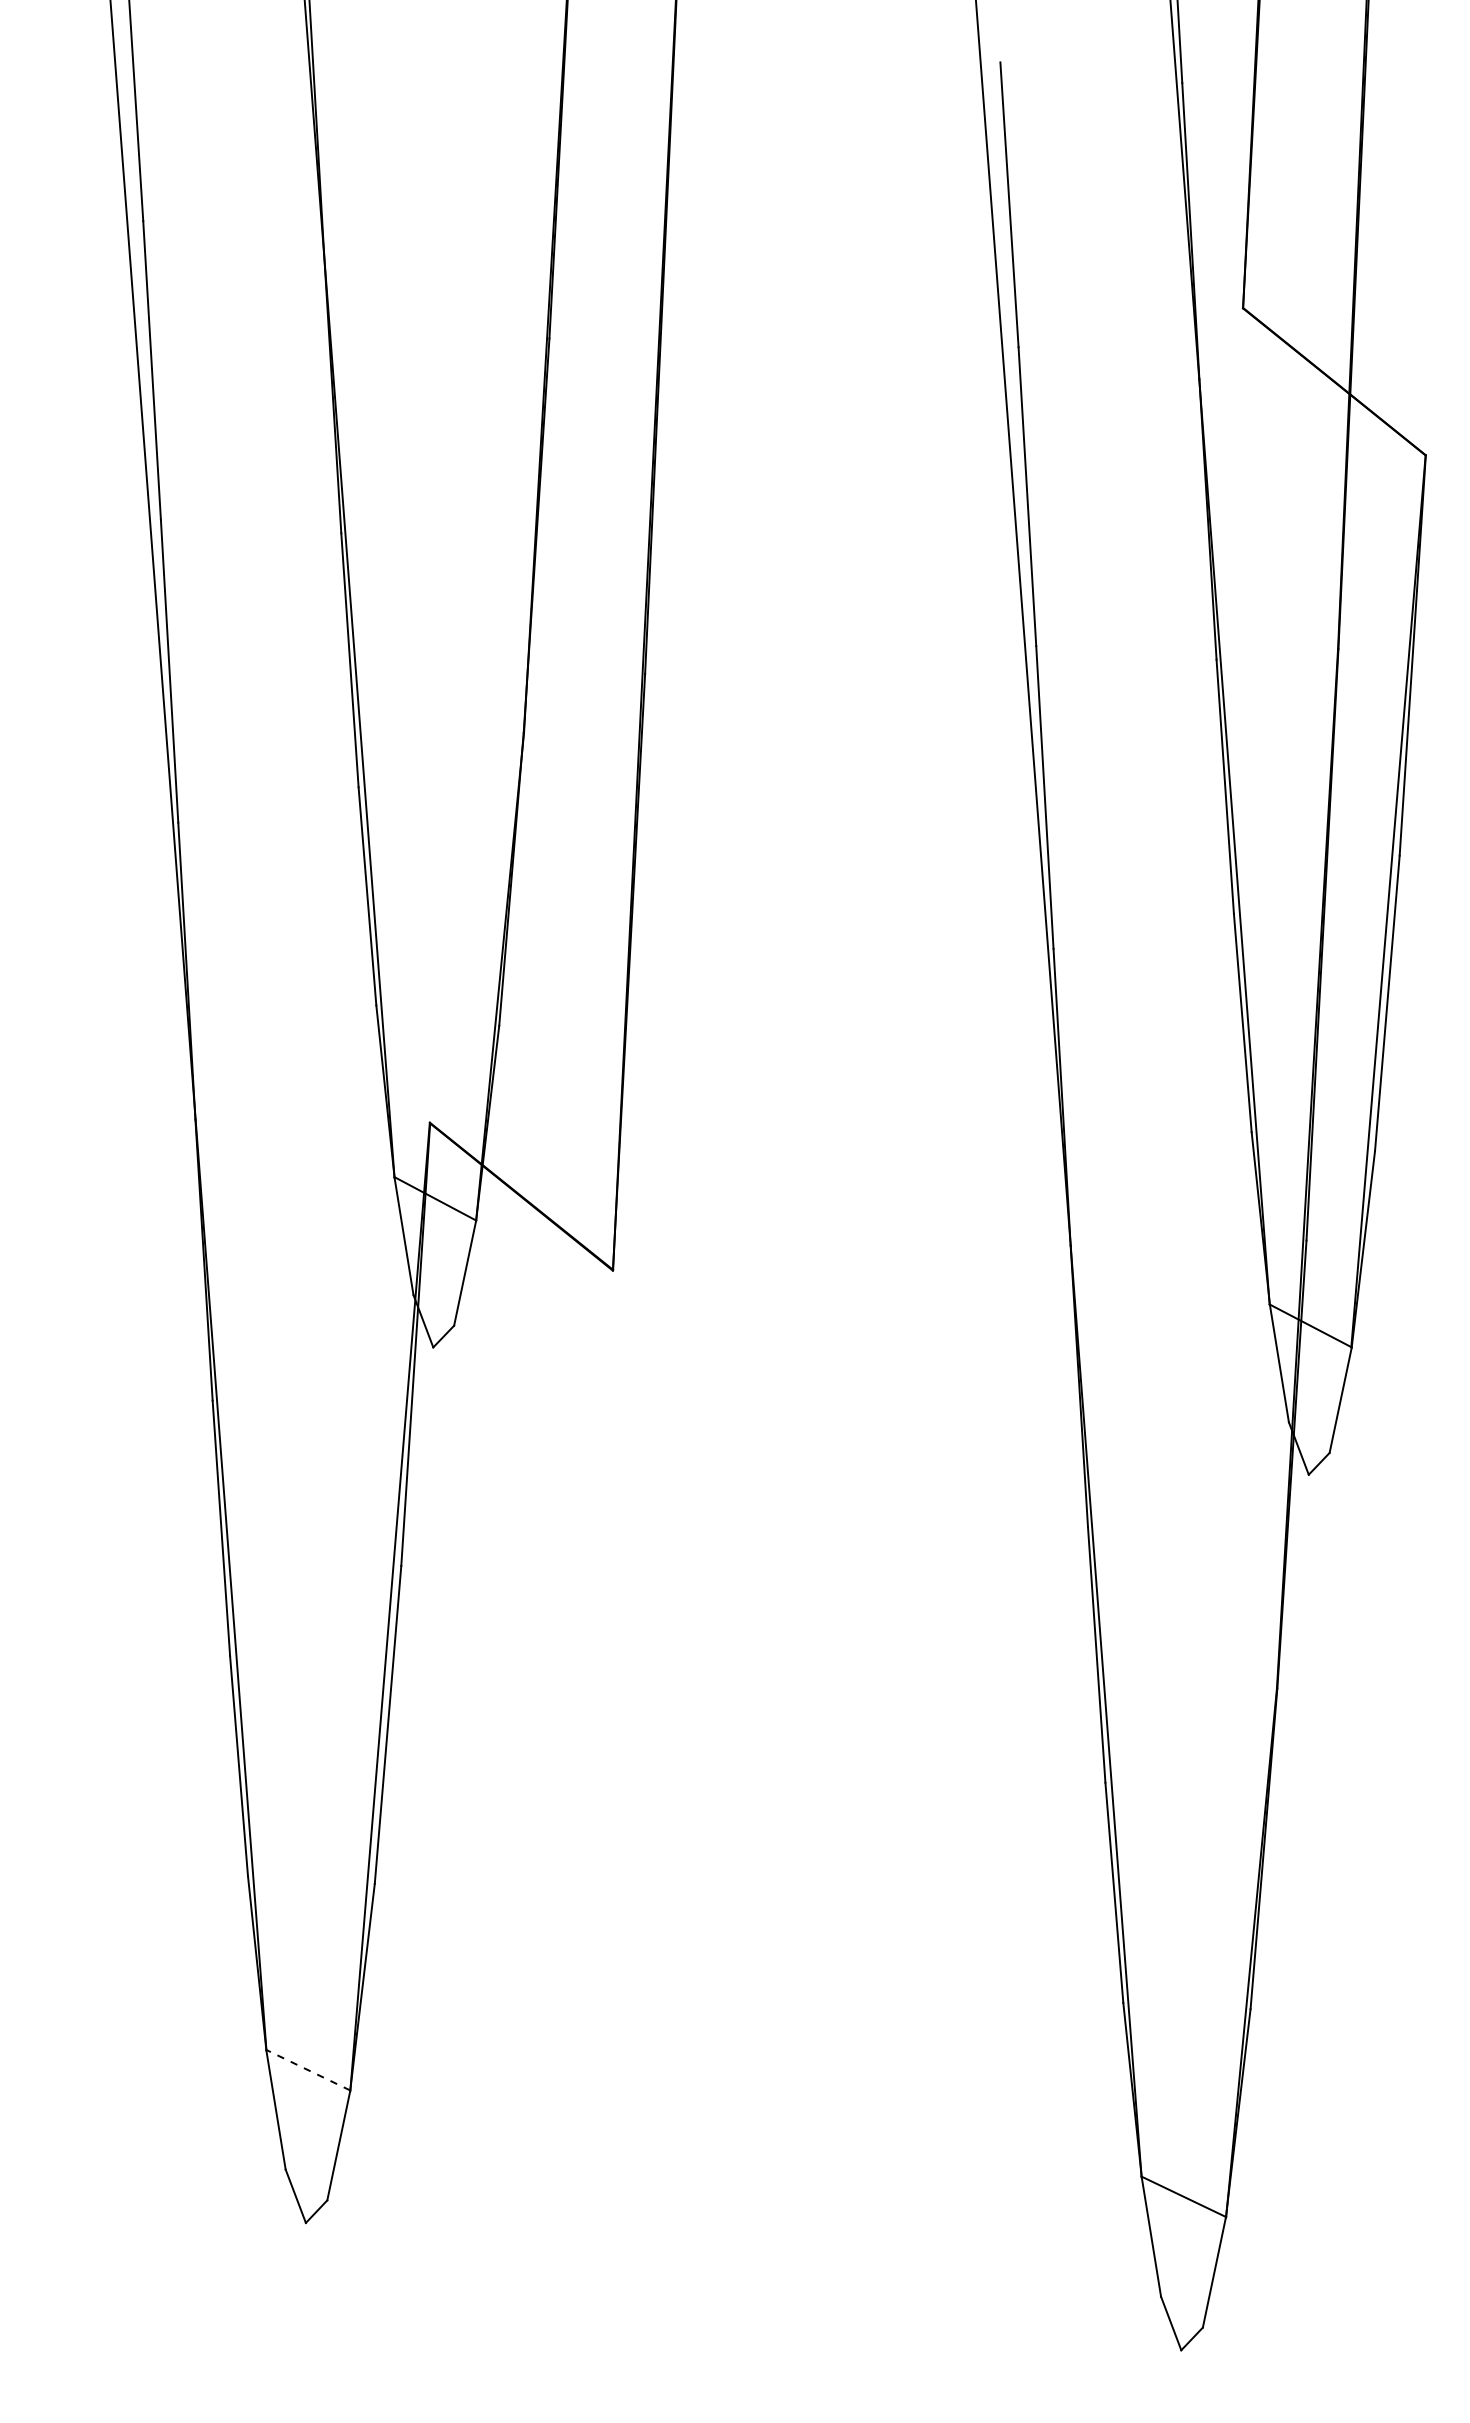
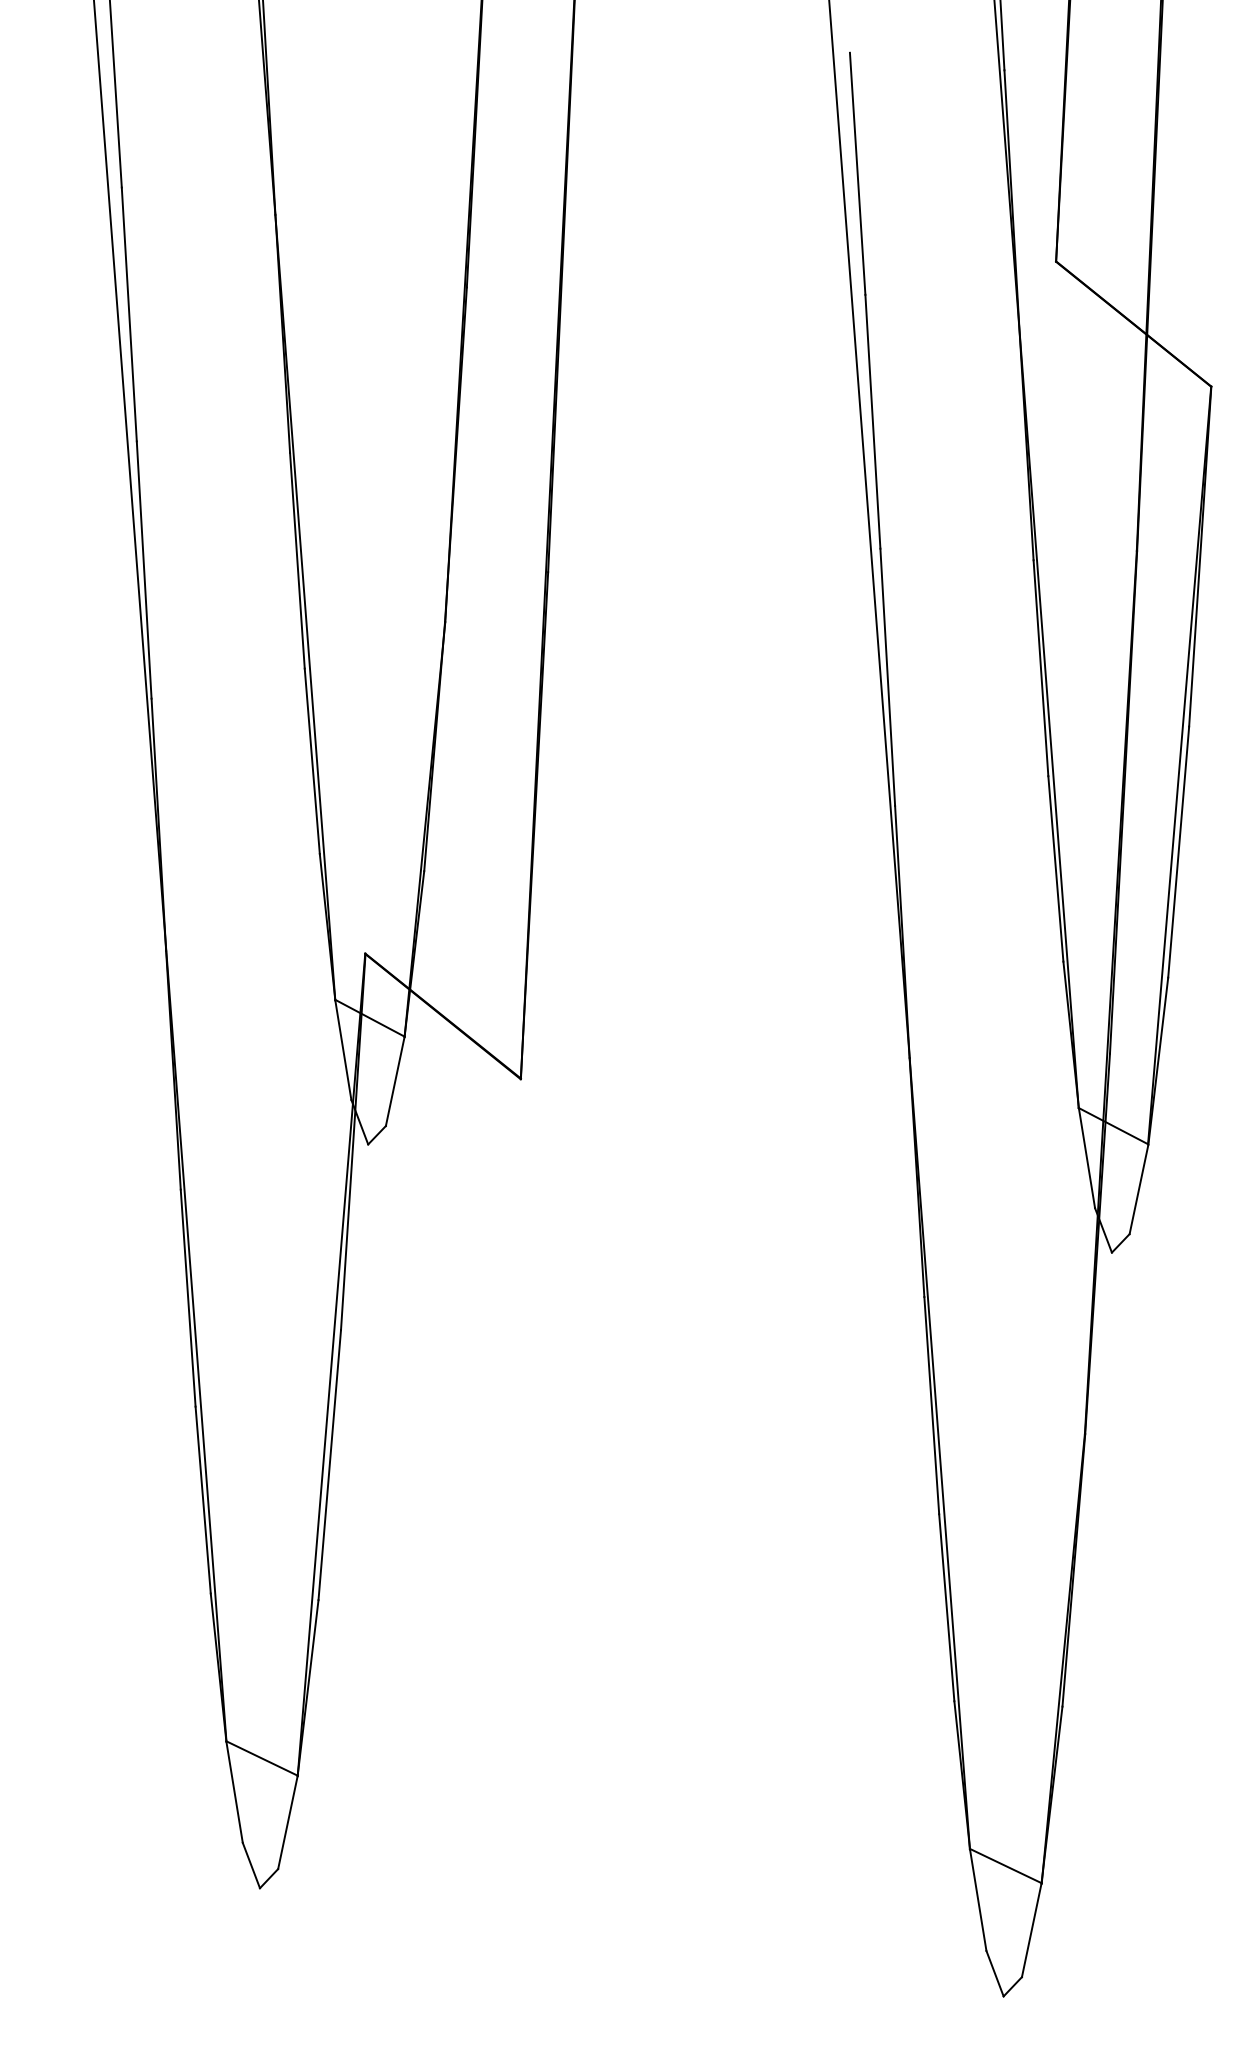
line: (308, 2070) -> (262, 1758), dashed -> solid

